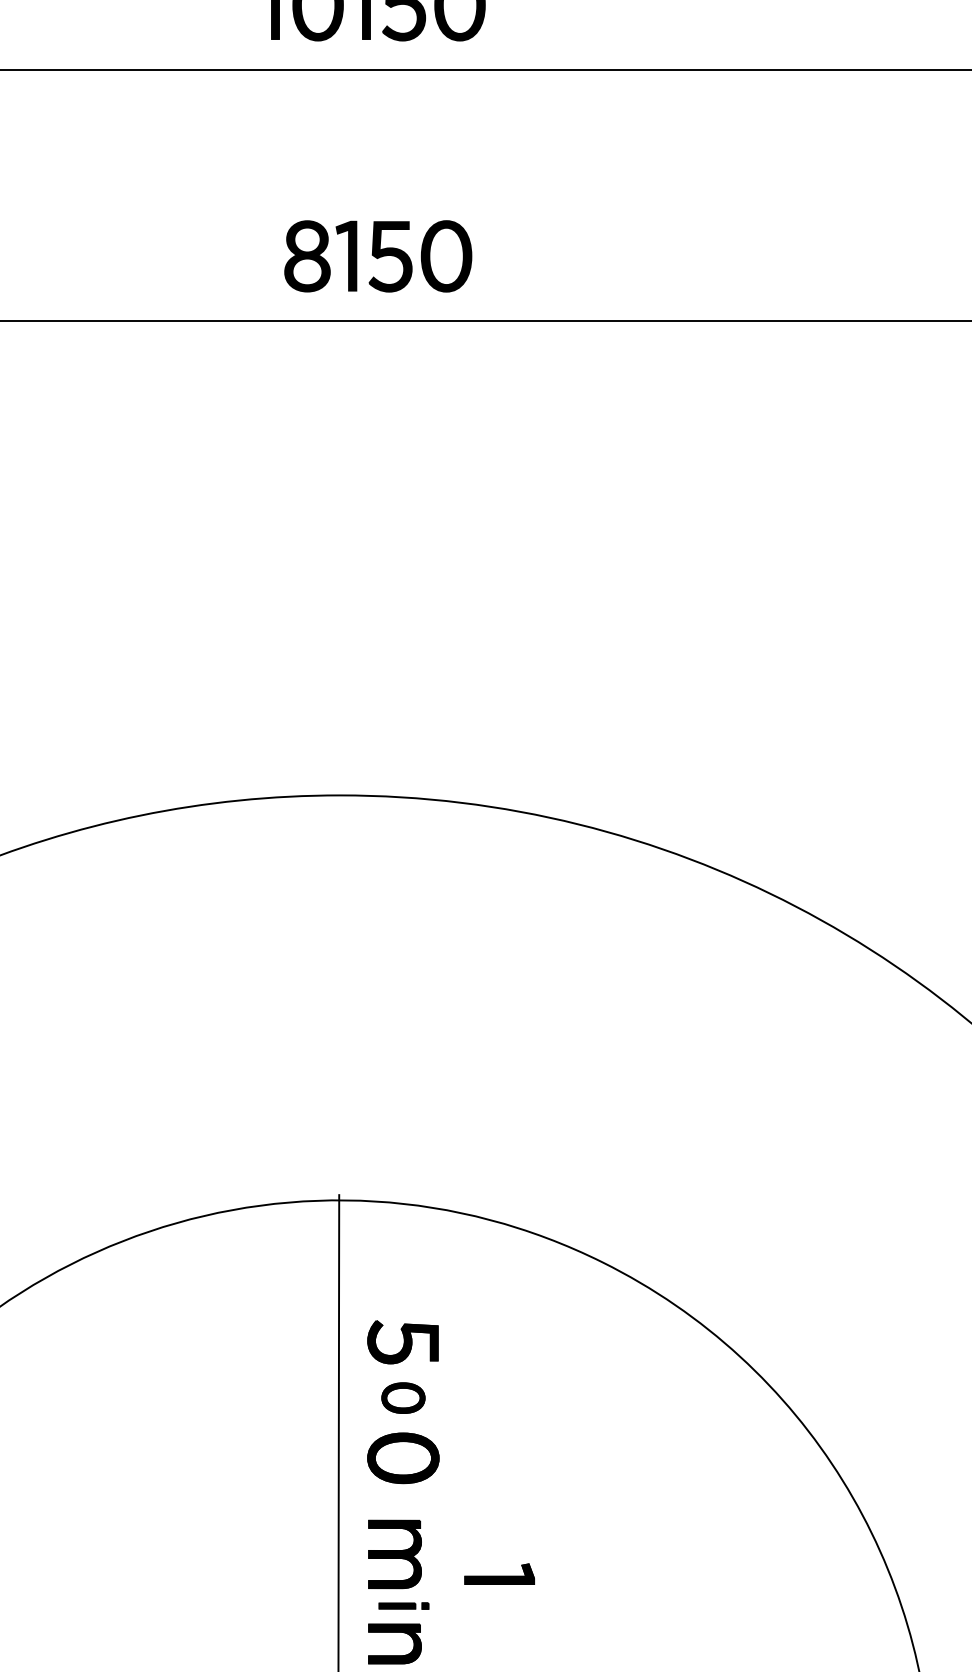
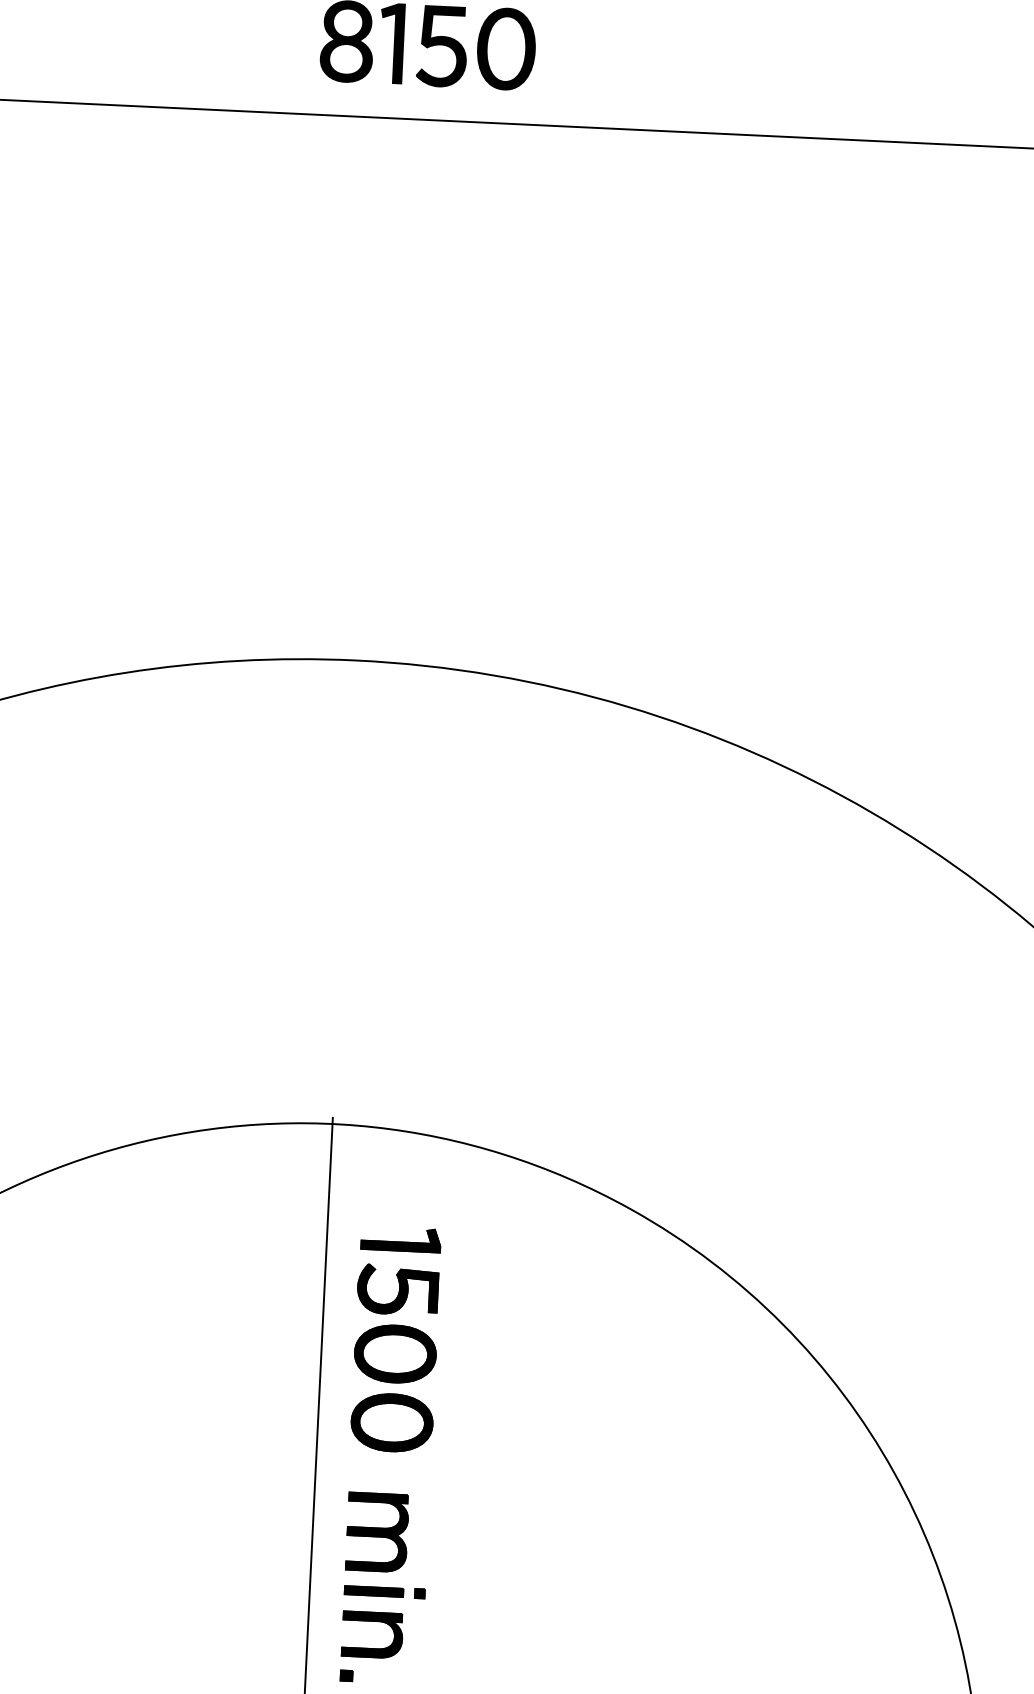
part: (403, 1397) -> (395, 1353), size x1.67
part: (499, 1573) -> (400, 1238), moved
part: (403, 1605) -> (384, 1591), size x1.43

